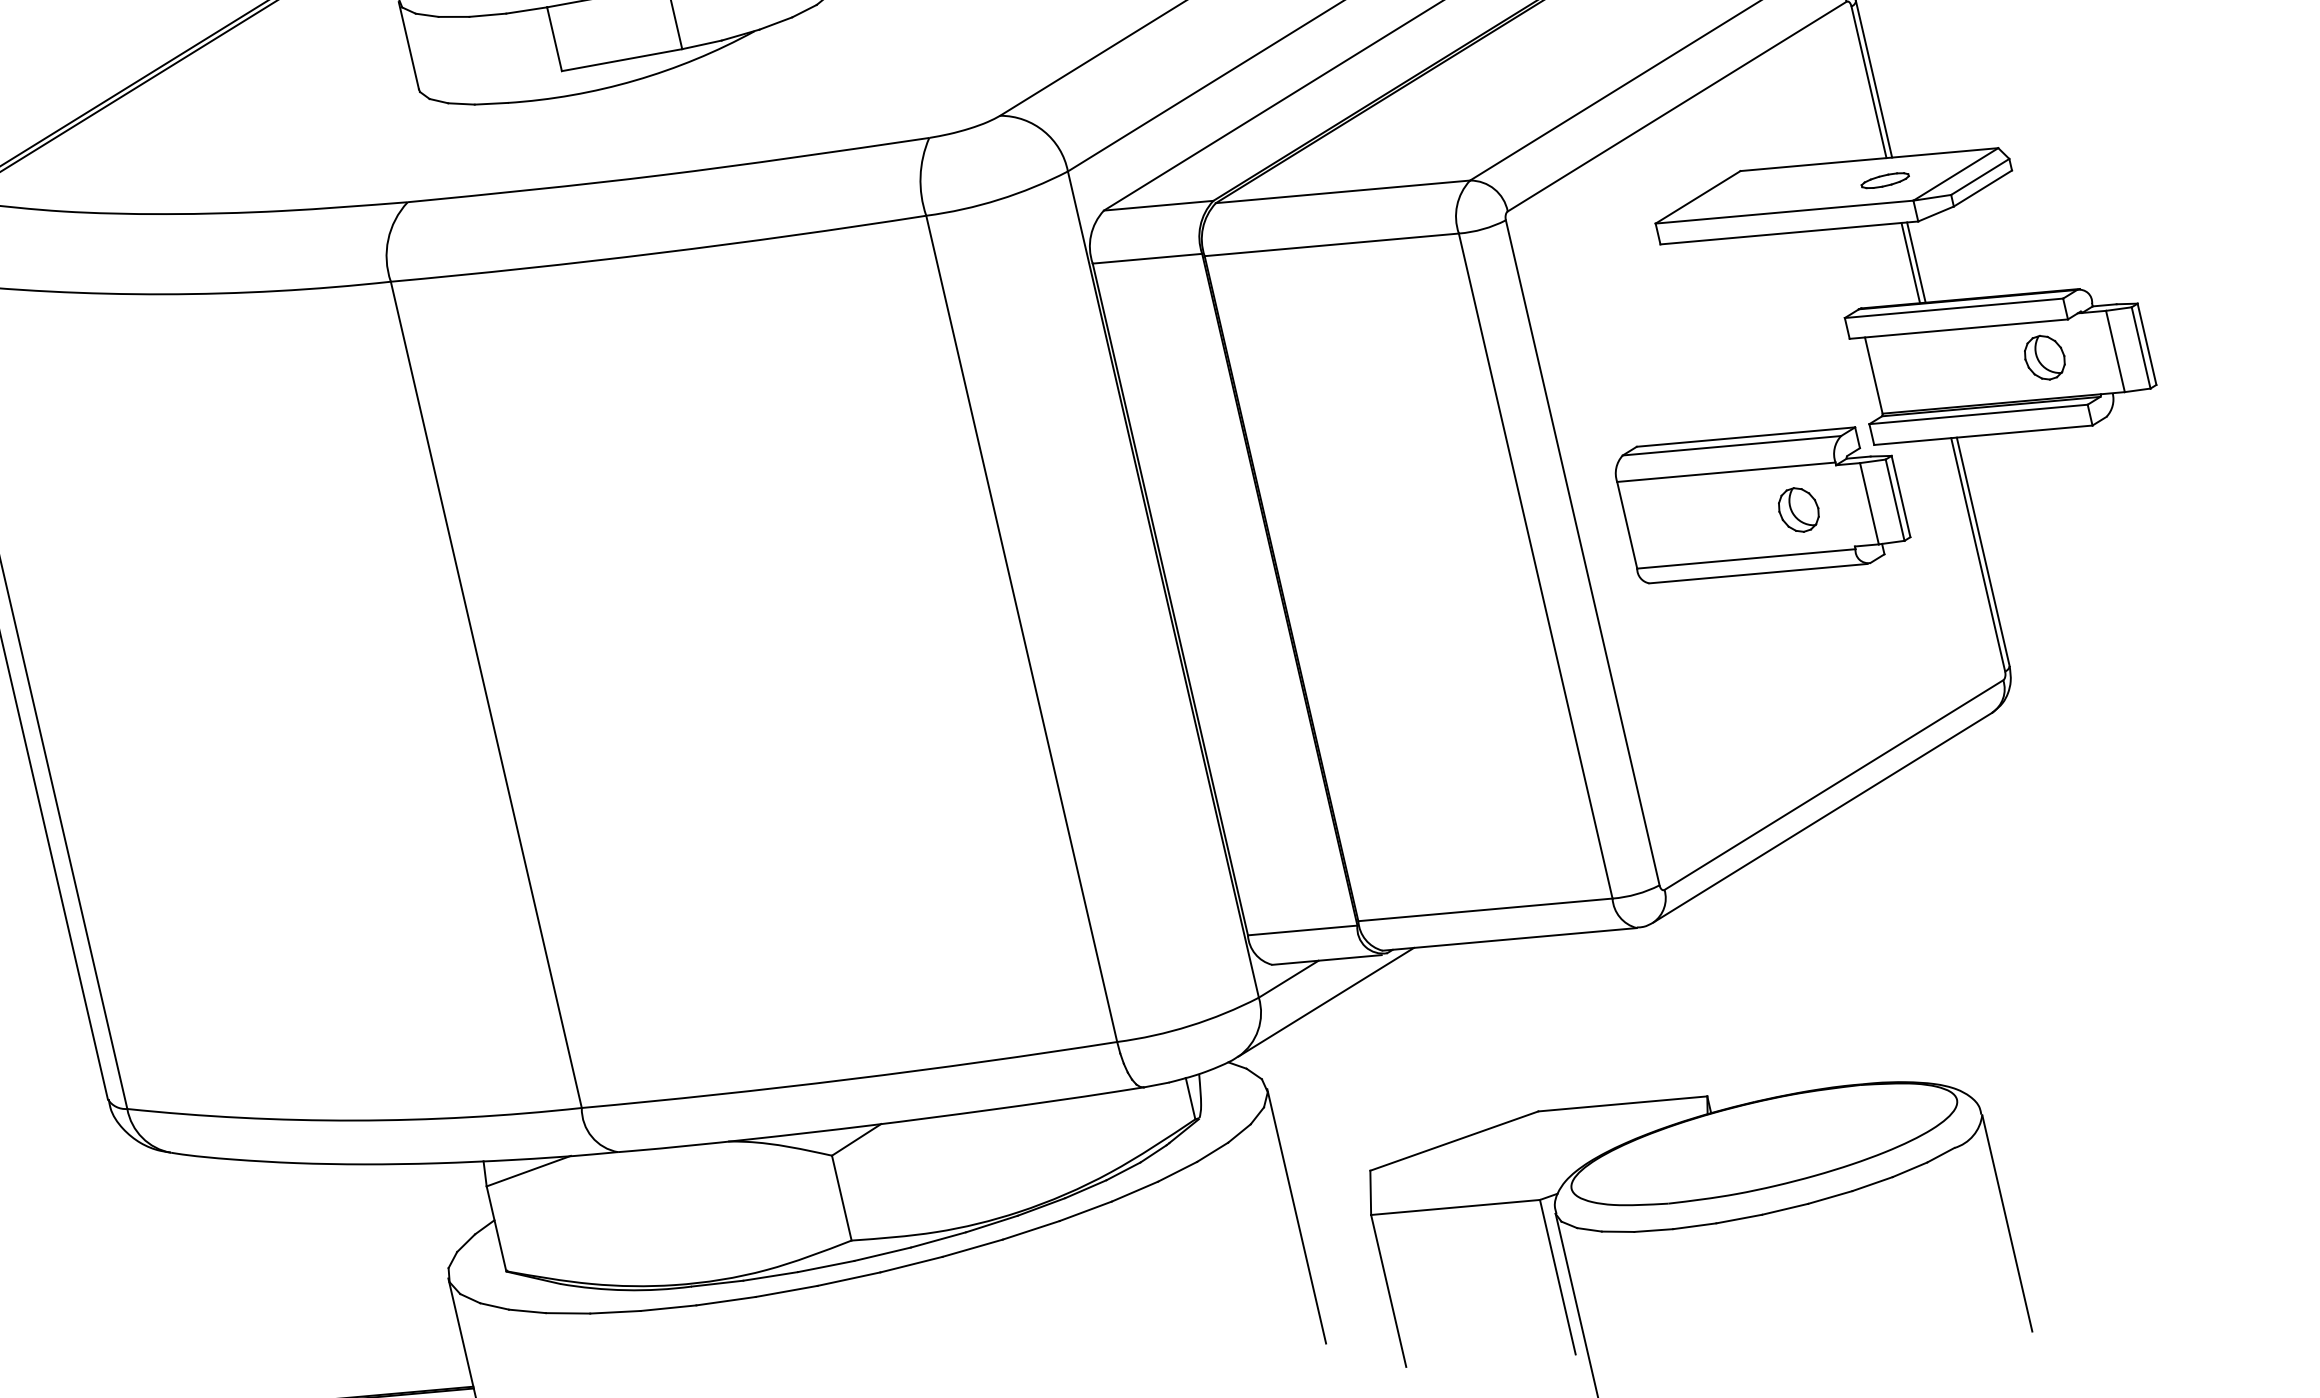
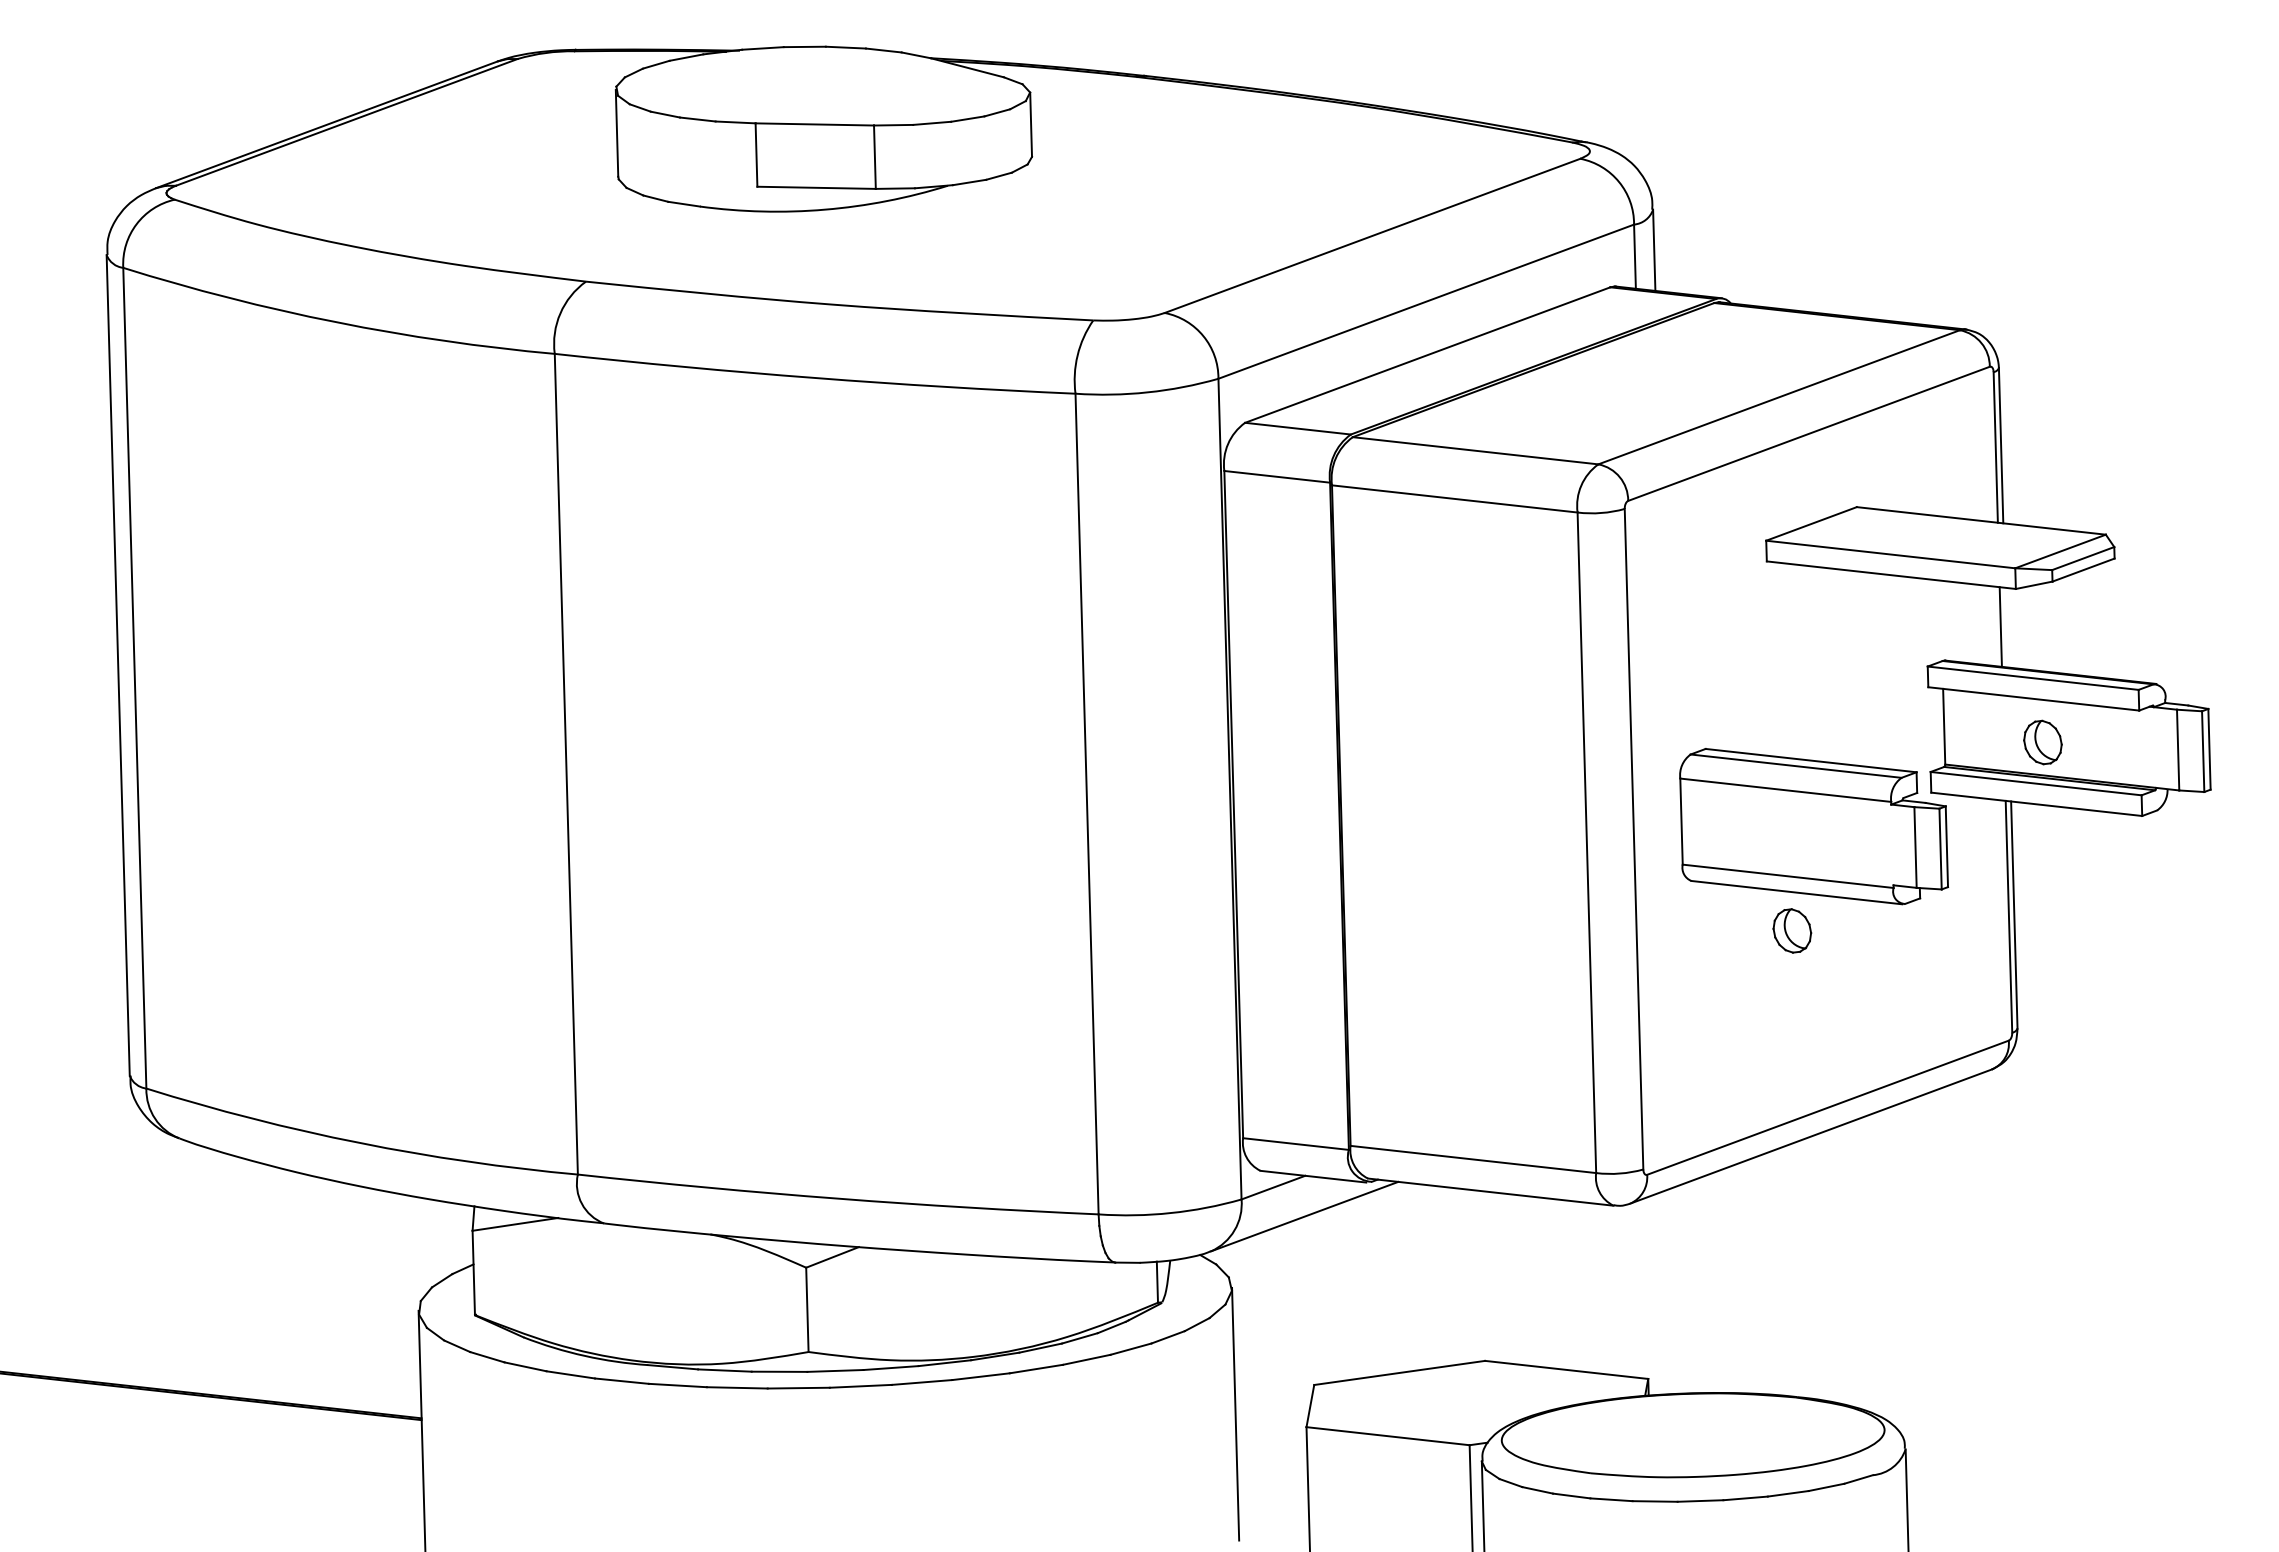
part: (1885, 180) -> (1992, 543), removed
line: (1916, 262) -> (2006, 627), removed
part: (2044, 357) -> (2042, 742), moved
part: (1798, 509) -> (1792, 930), moved

